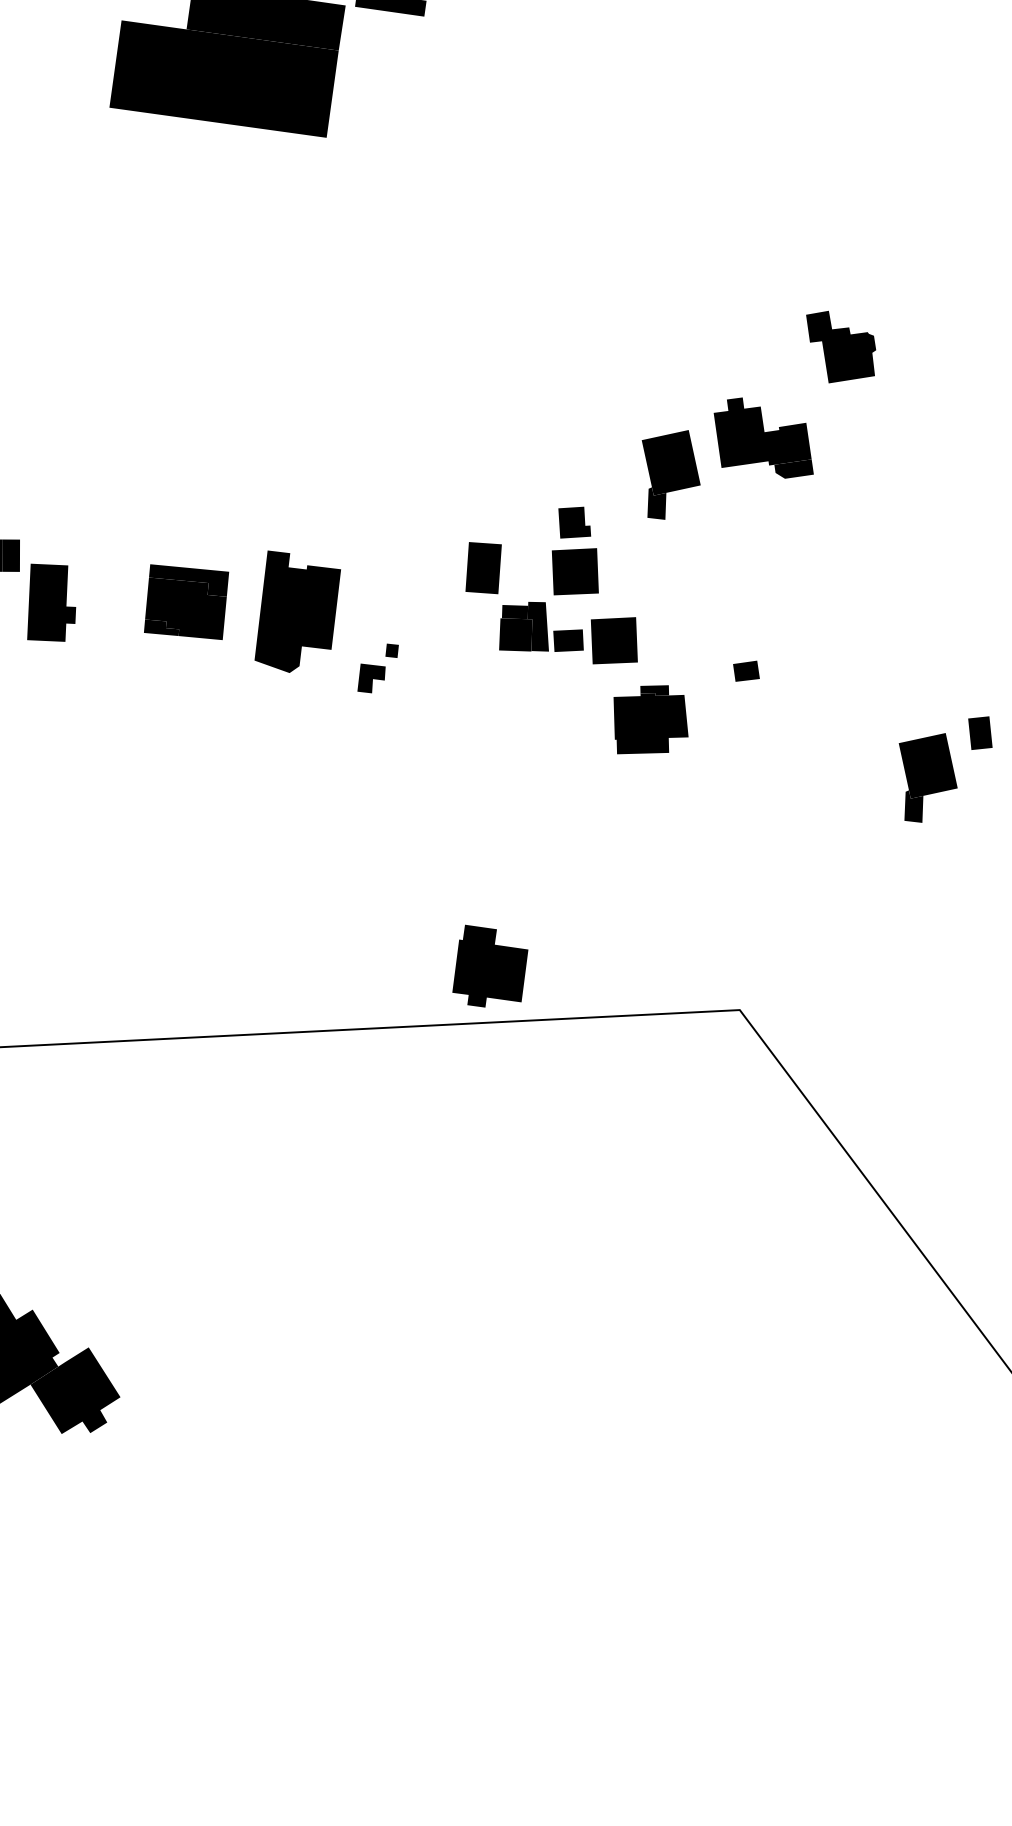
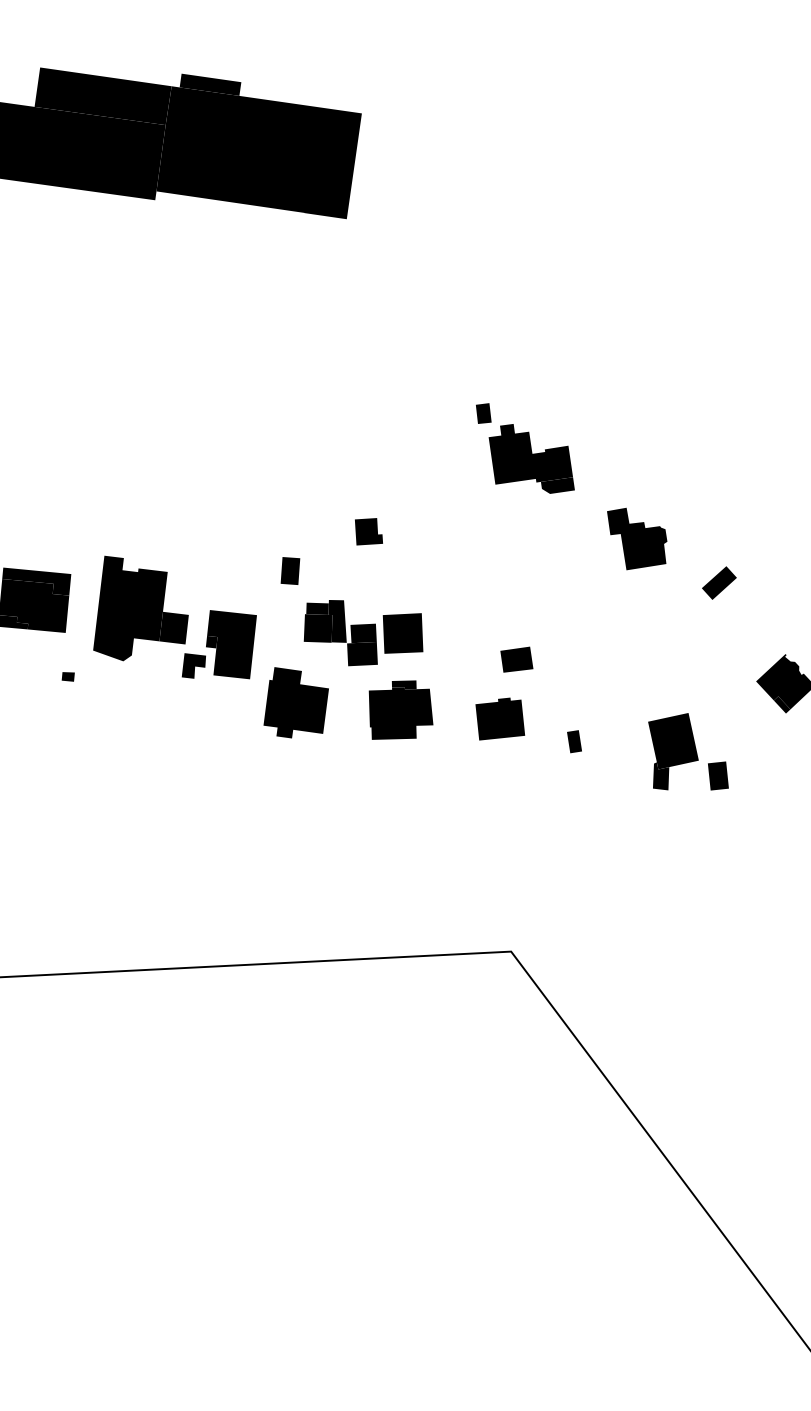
fill: (447, 82) -> (259, 152), added
part: (841, 346) -> (637, 538), moved
part: (708, 385) -> (484, 413), added
part: (670, 474) -> (451, 490), removed
part: (483, 568) -> (290, 571), size x0.62
part: (574, 571) -> (368, 573), removed
part: (981, 581) -> (719, 582), added
fill: (348, 634) -> (174, 628), added
fill: (415, 653) -> (231, 644), added
fill: (567, 664) -> (362, 653), added
part: (746, 671) -> (516, 659), size x1.43
fill: (225, 690) -> (68, 676), added
part: (650, 719) -> (400, 709), moved
part: (980, 732) -> (718, 775), moved
fill: (727, 740) -> (500, 719), added
fill: (813, 765) -> (574, 740), added
part: (490, 965) -> (296, 702), moved

